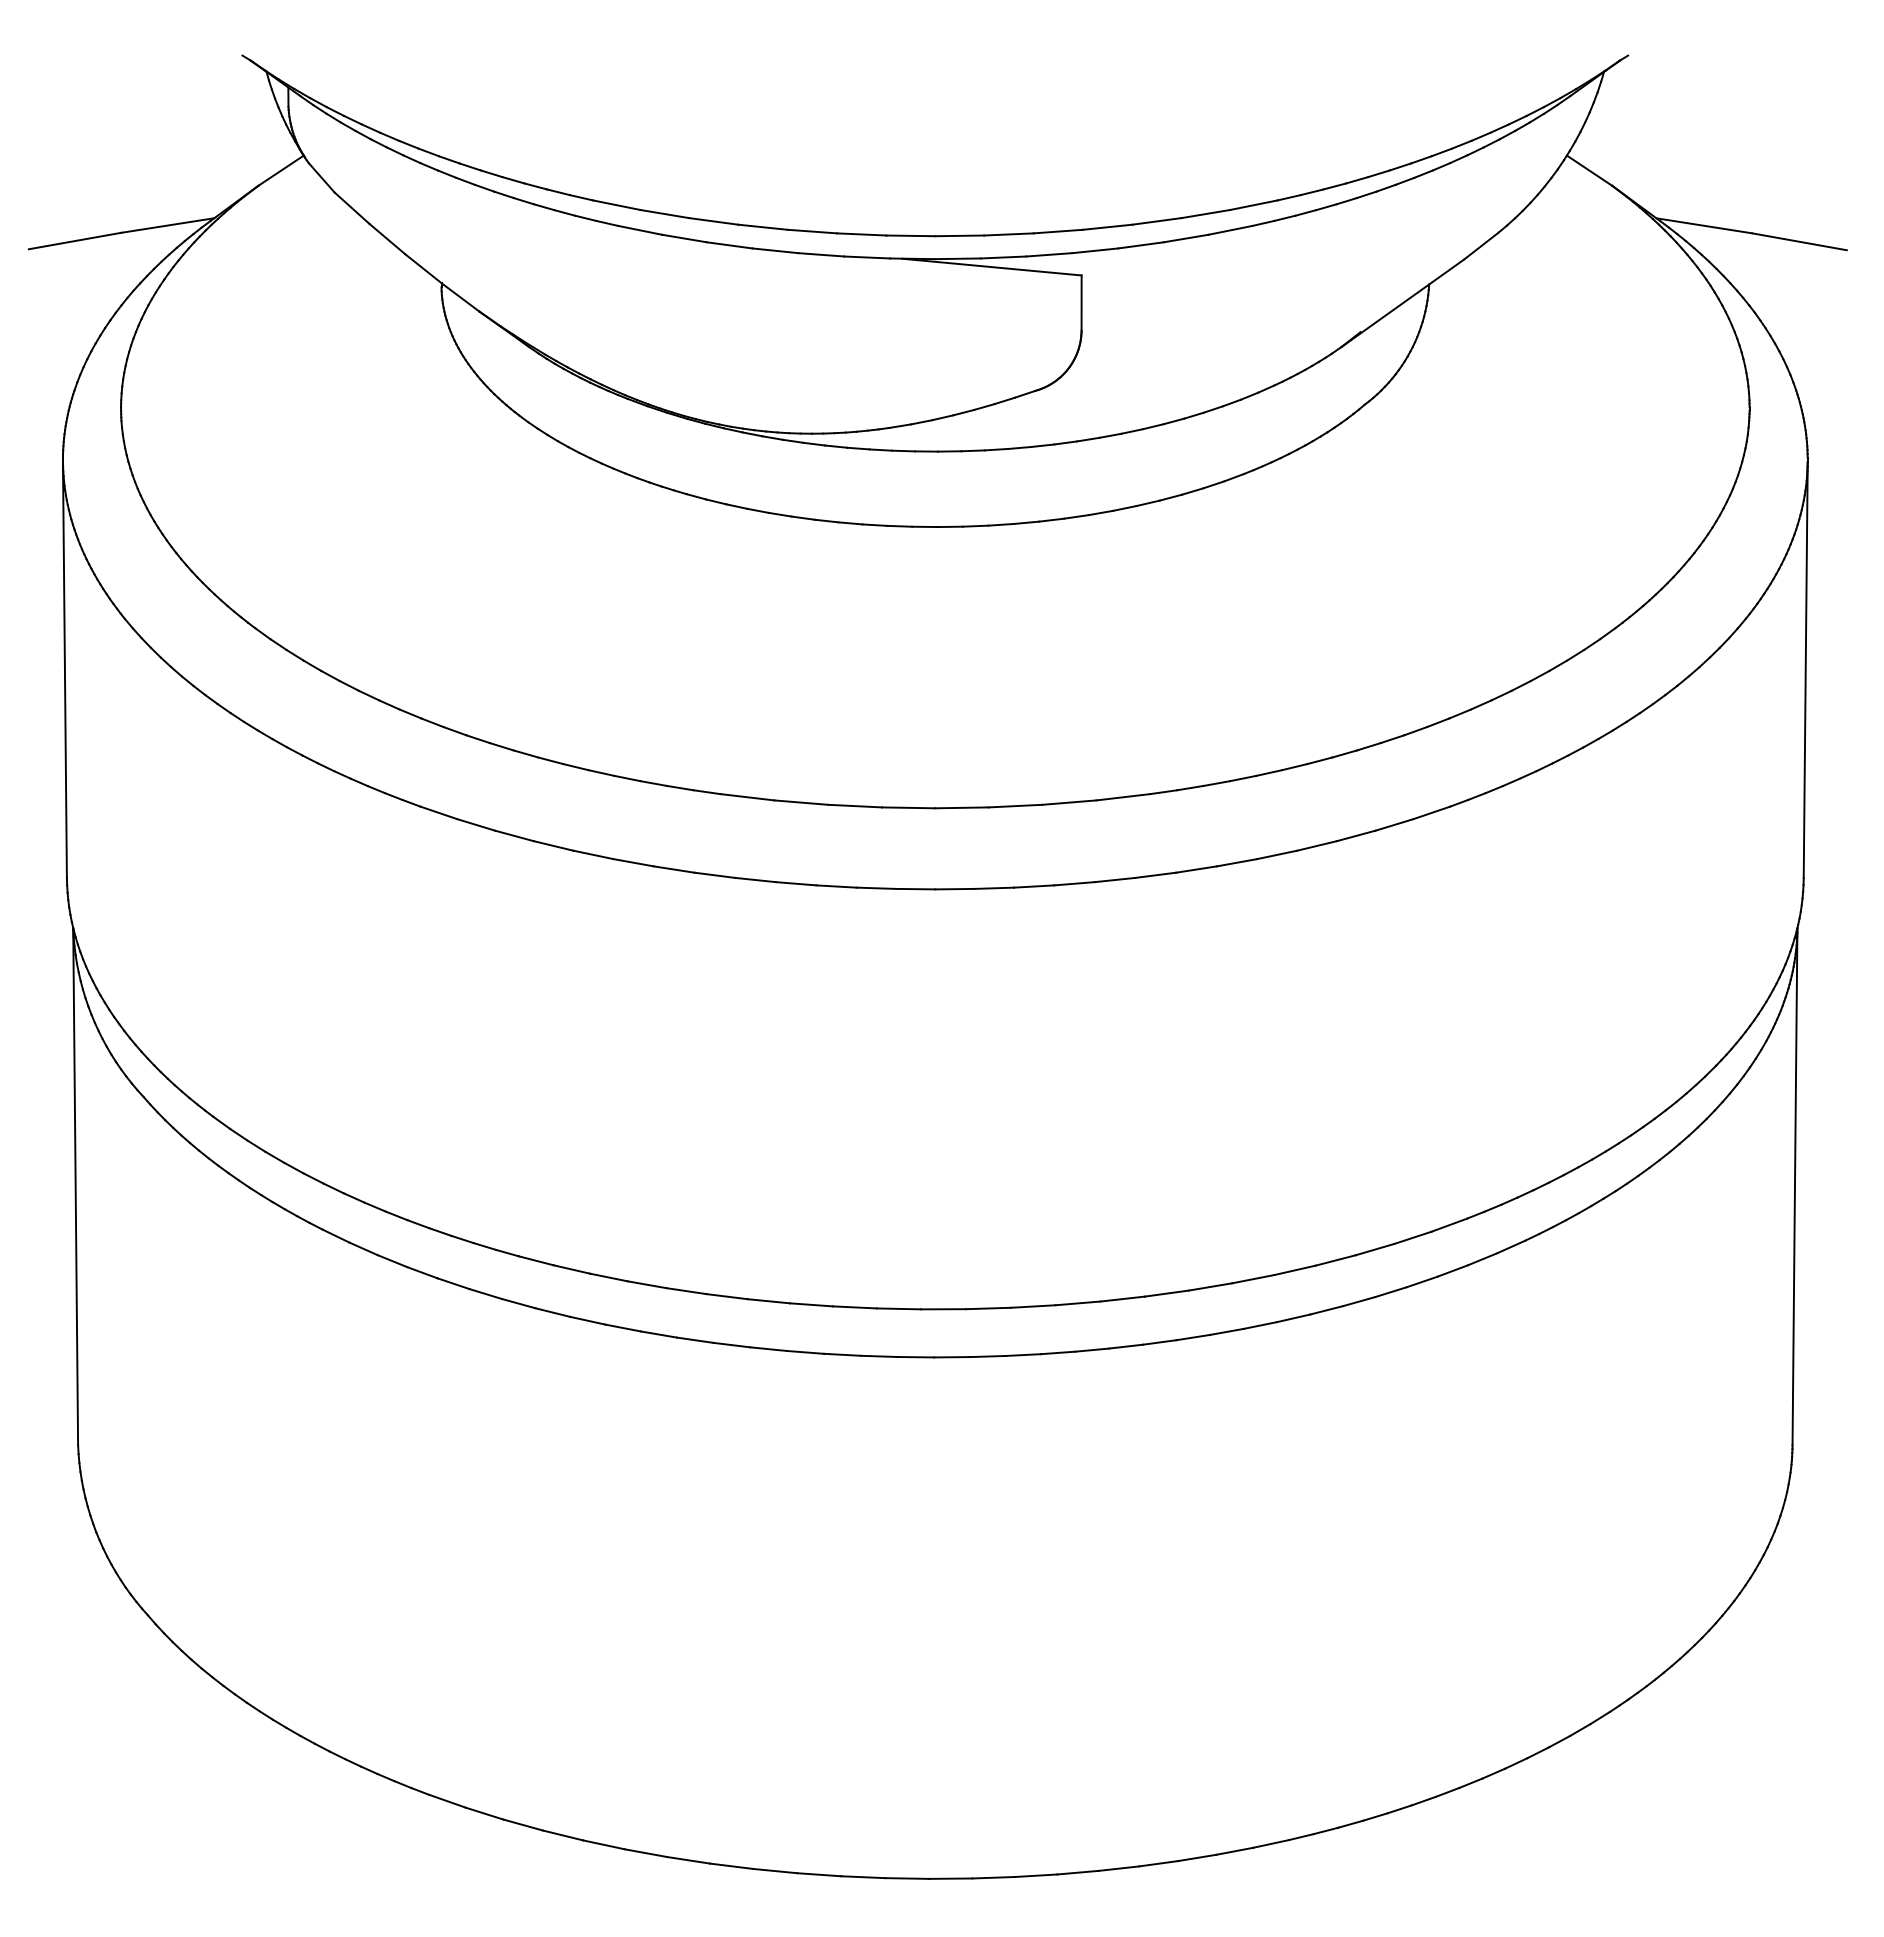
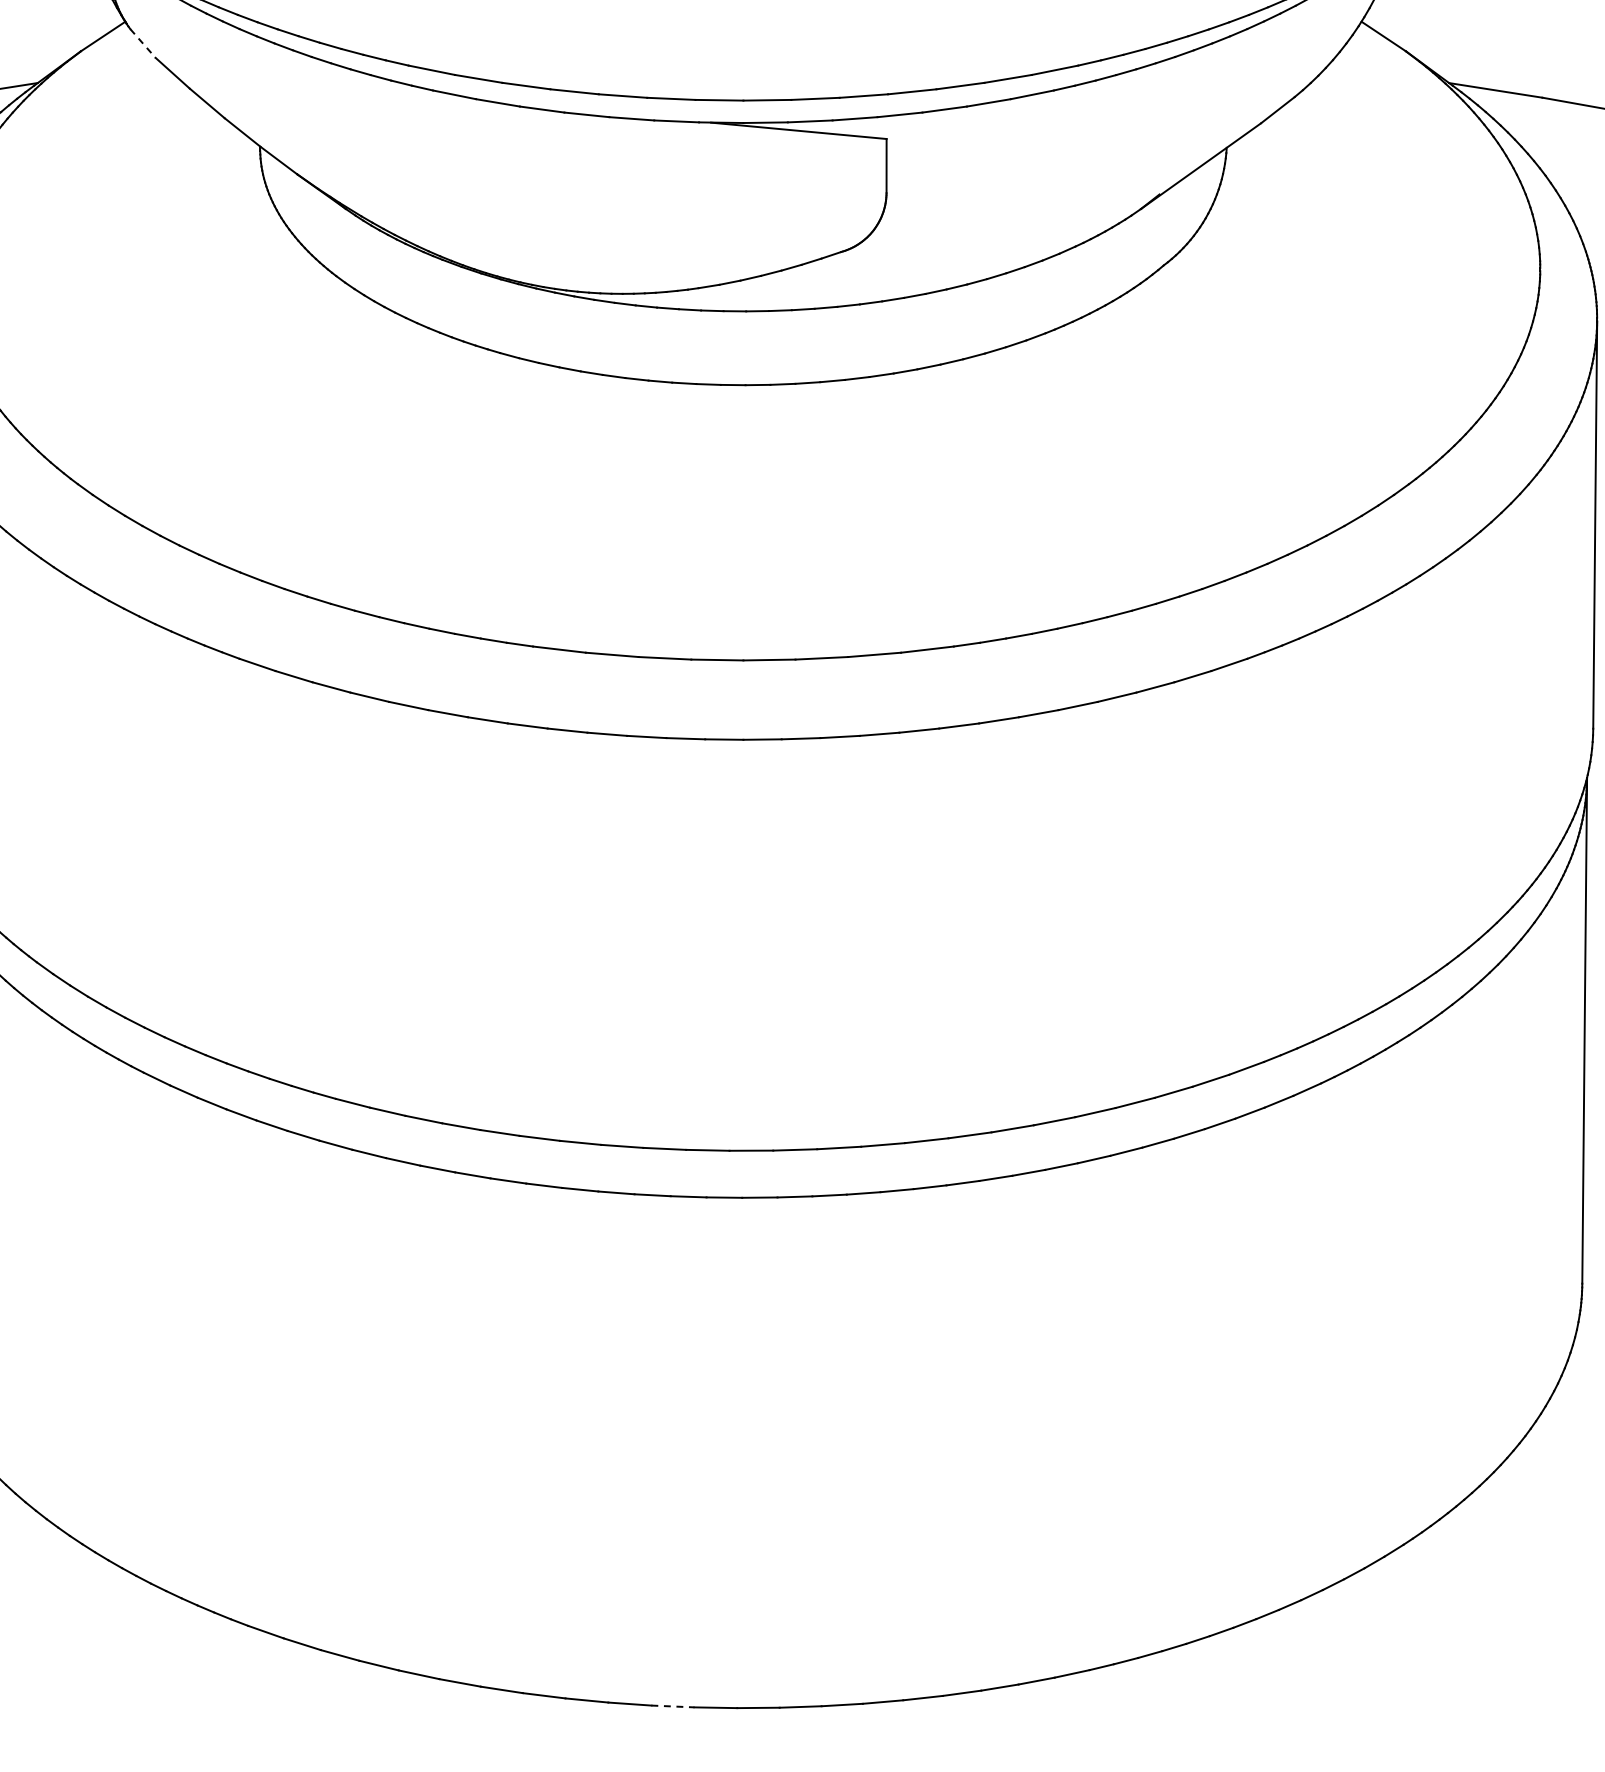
line: (321, 177) -> (142, 43), solid -> dashed
line: (863, 1877) -> (673, 1706), solid -> dashed

